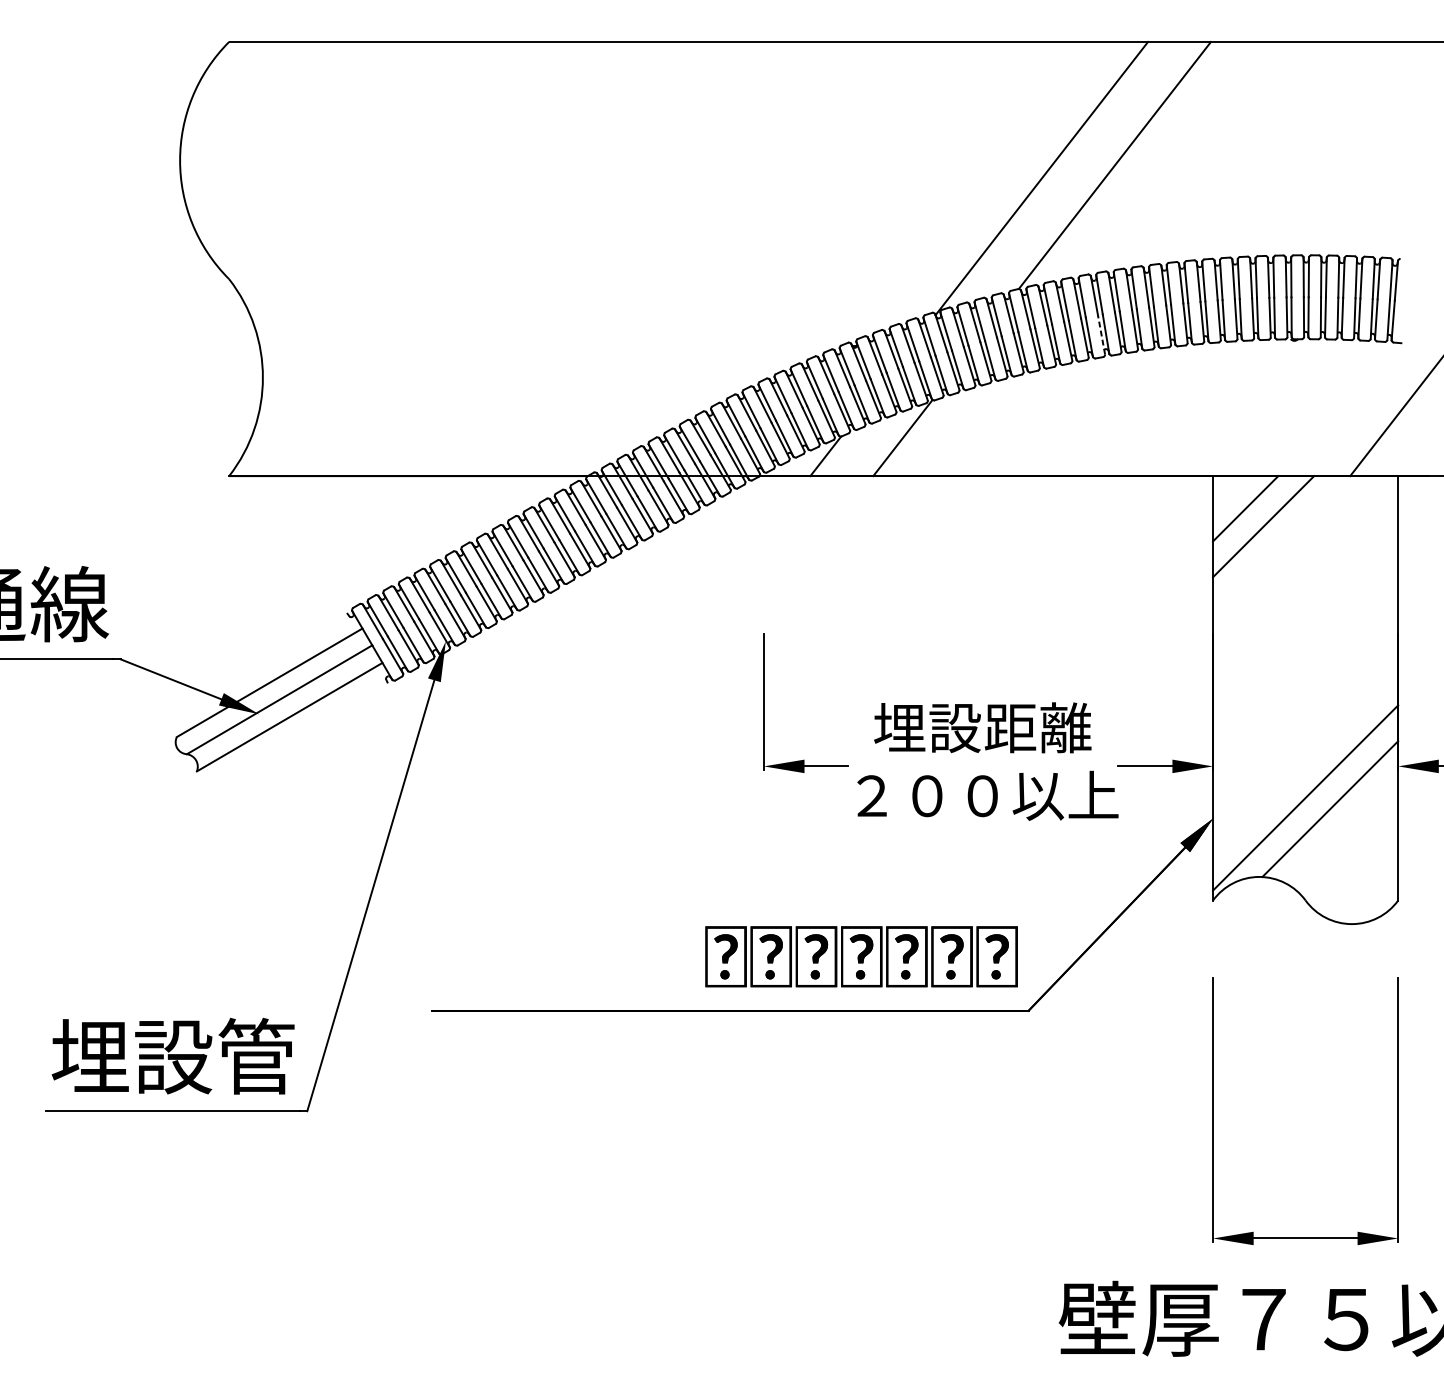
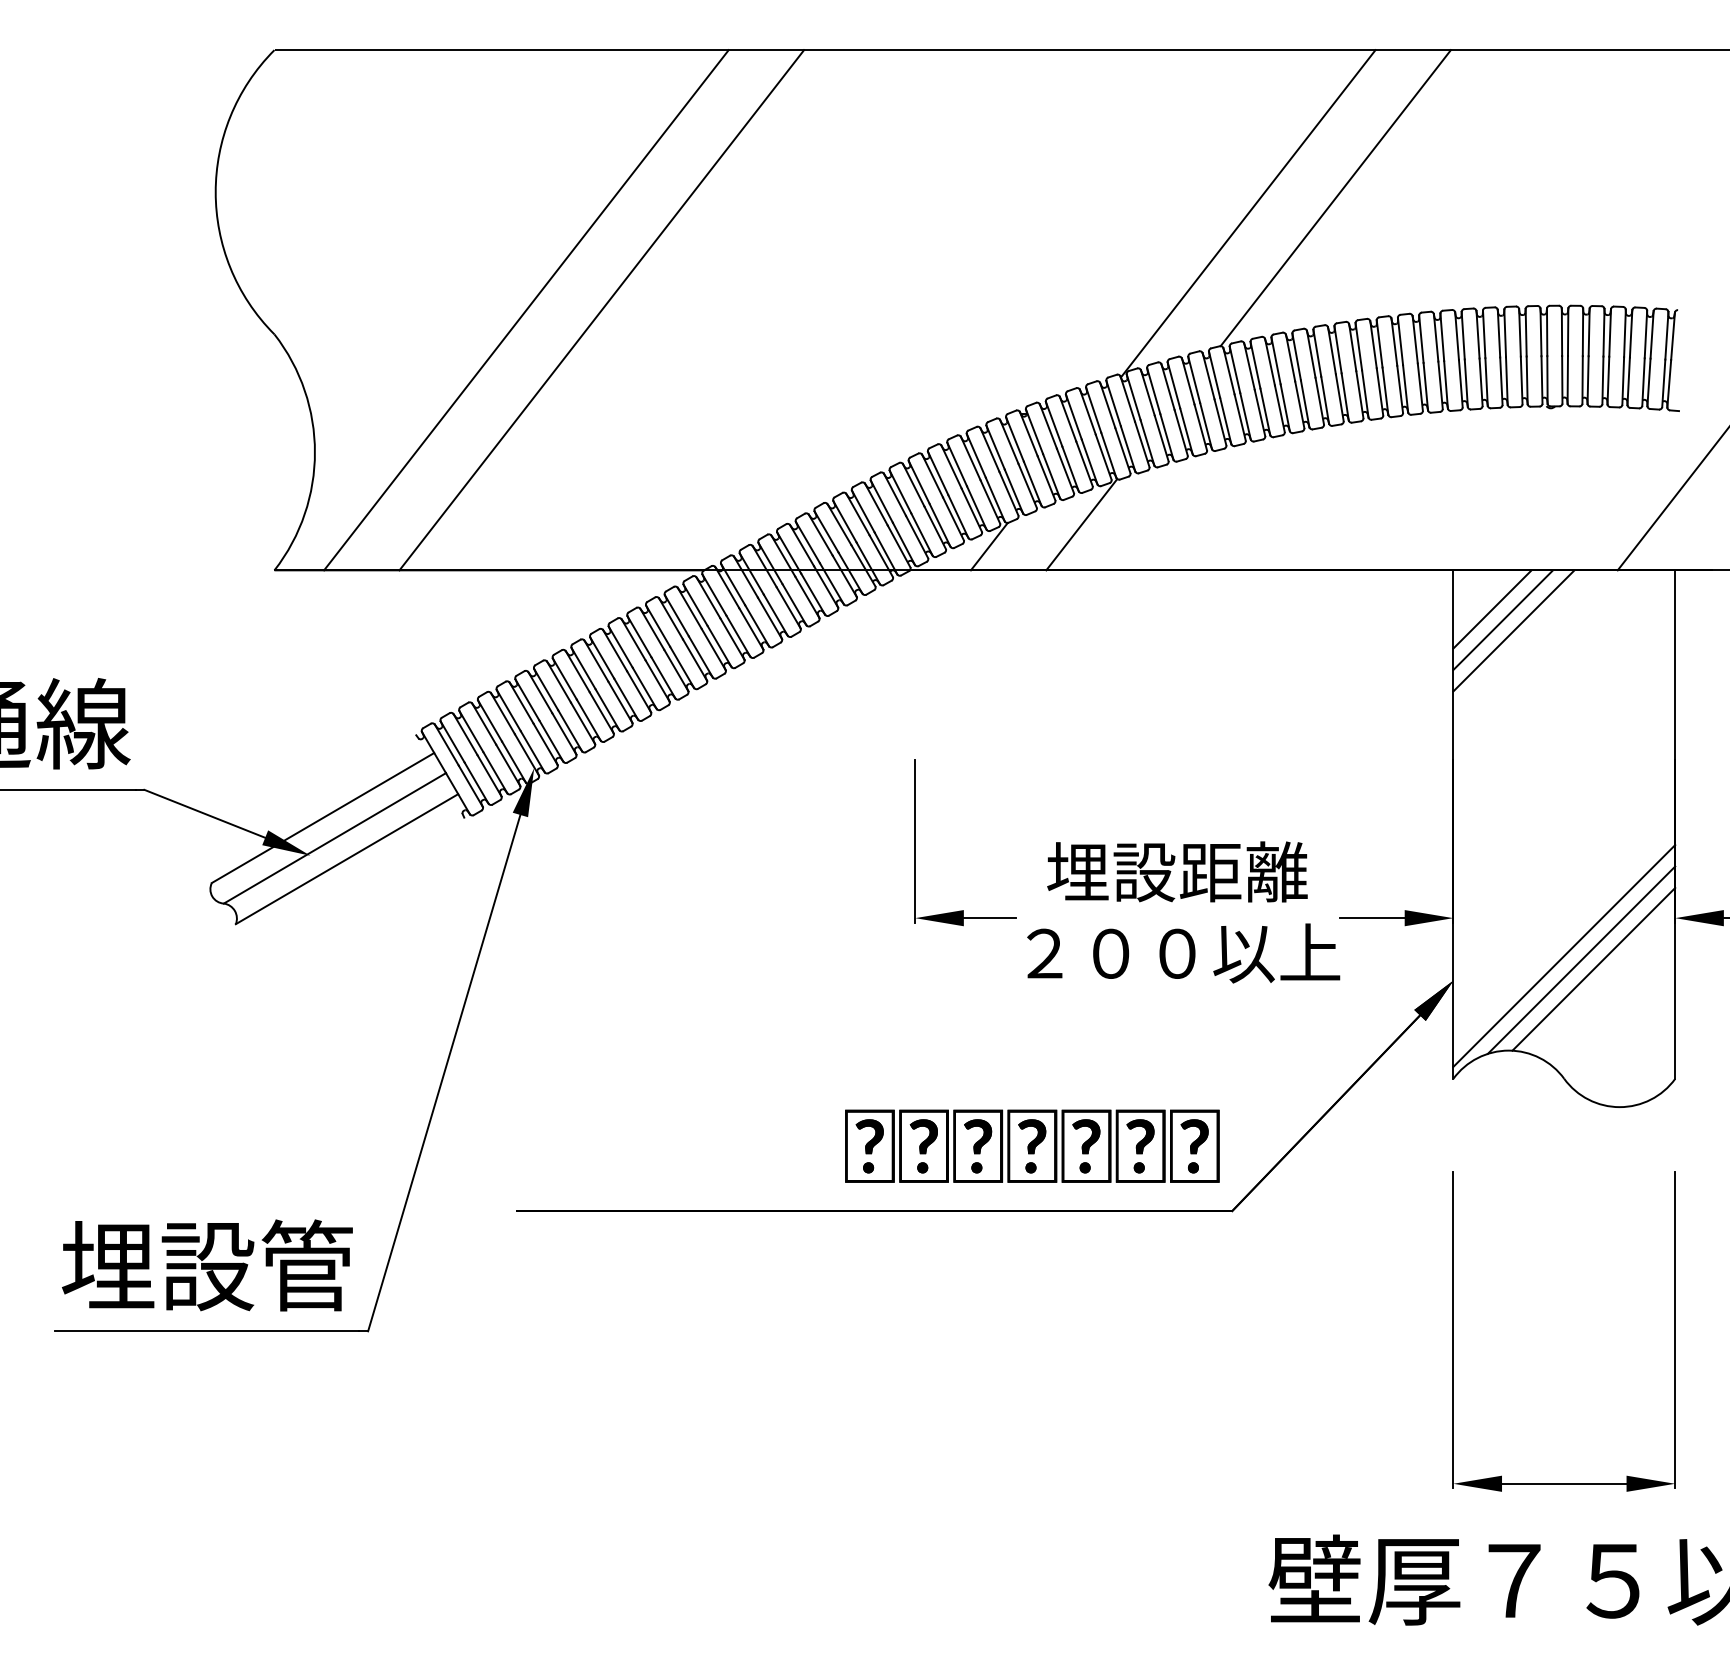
line: (439, 259) -> (526, 310), added
line: (502, 259) -> (601, 310), added
line: (1101, 335) -> (1319, 401), dashed -> solid
line: (1254, 517) -> (1503, 620), added
line: (1319, 800) -> (1581, 959), added

